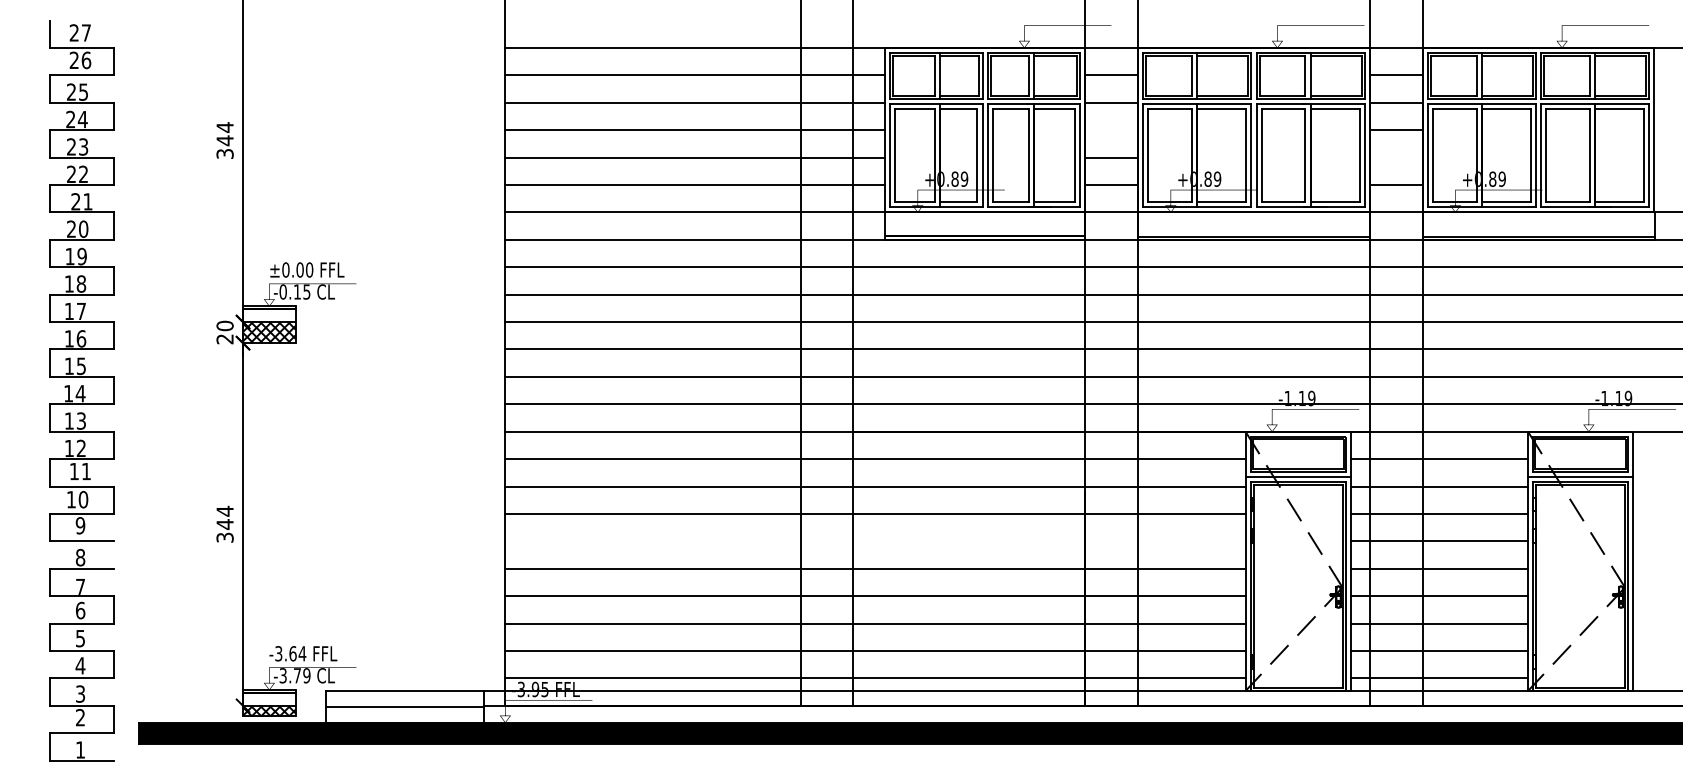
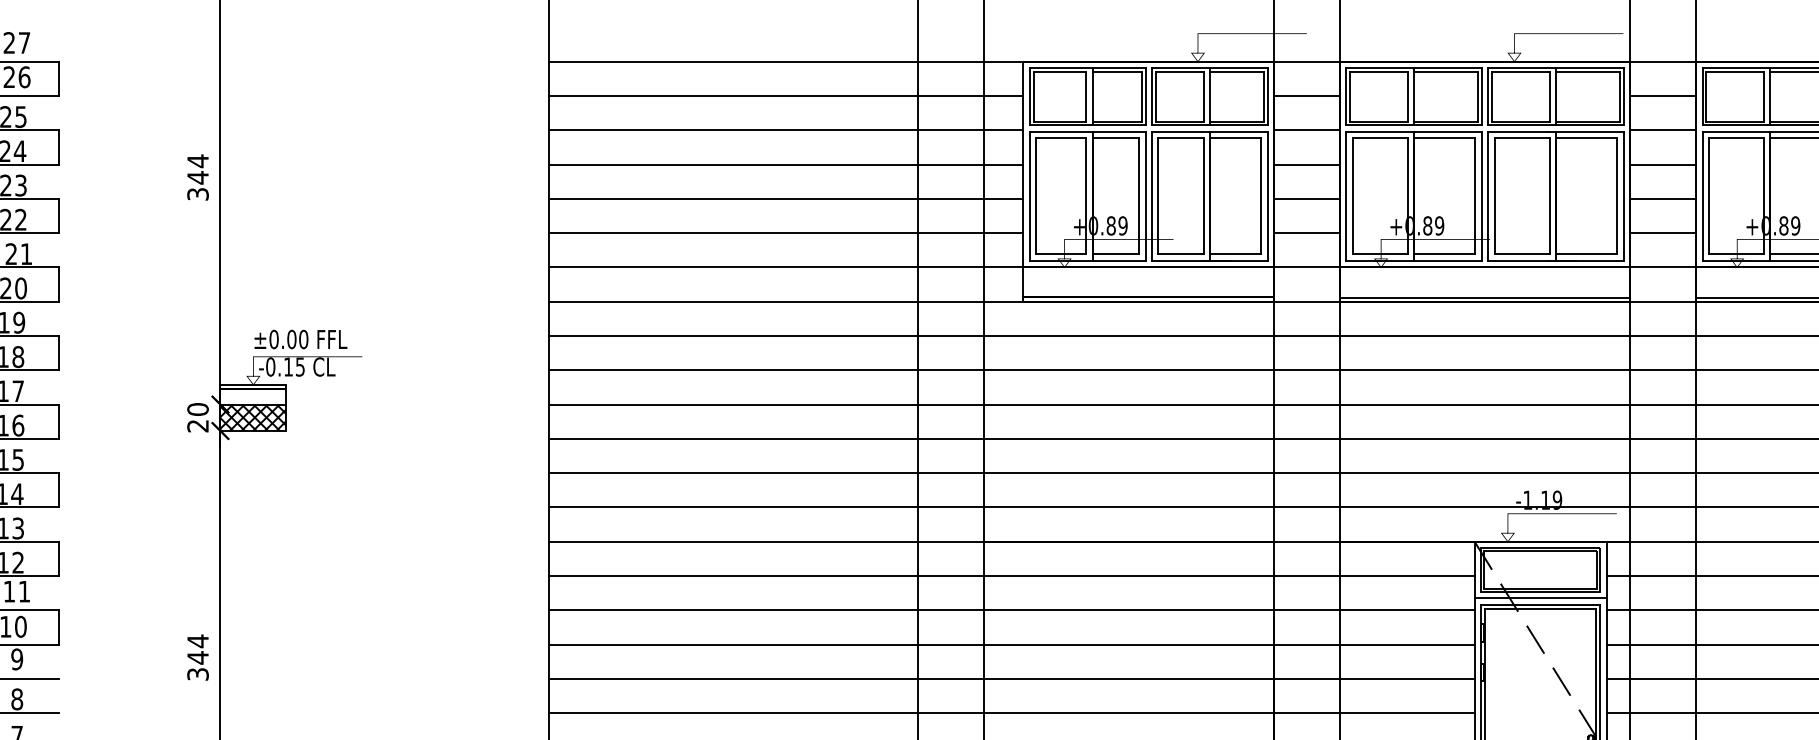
line: (1111, 130) -> (1306, 164), added
line: (1395, 157) -> (1662, 198), added
line: (875, 541) -> (1011, 679), added

